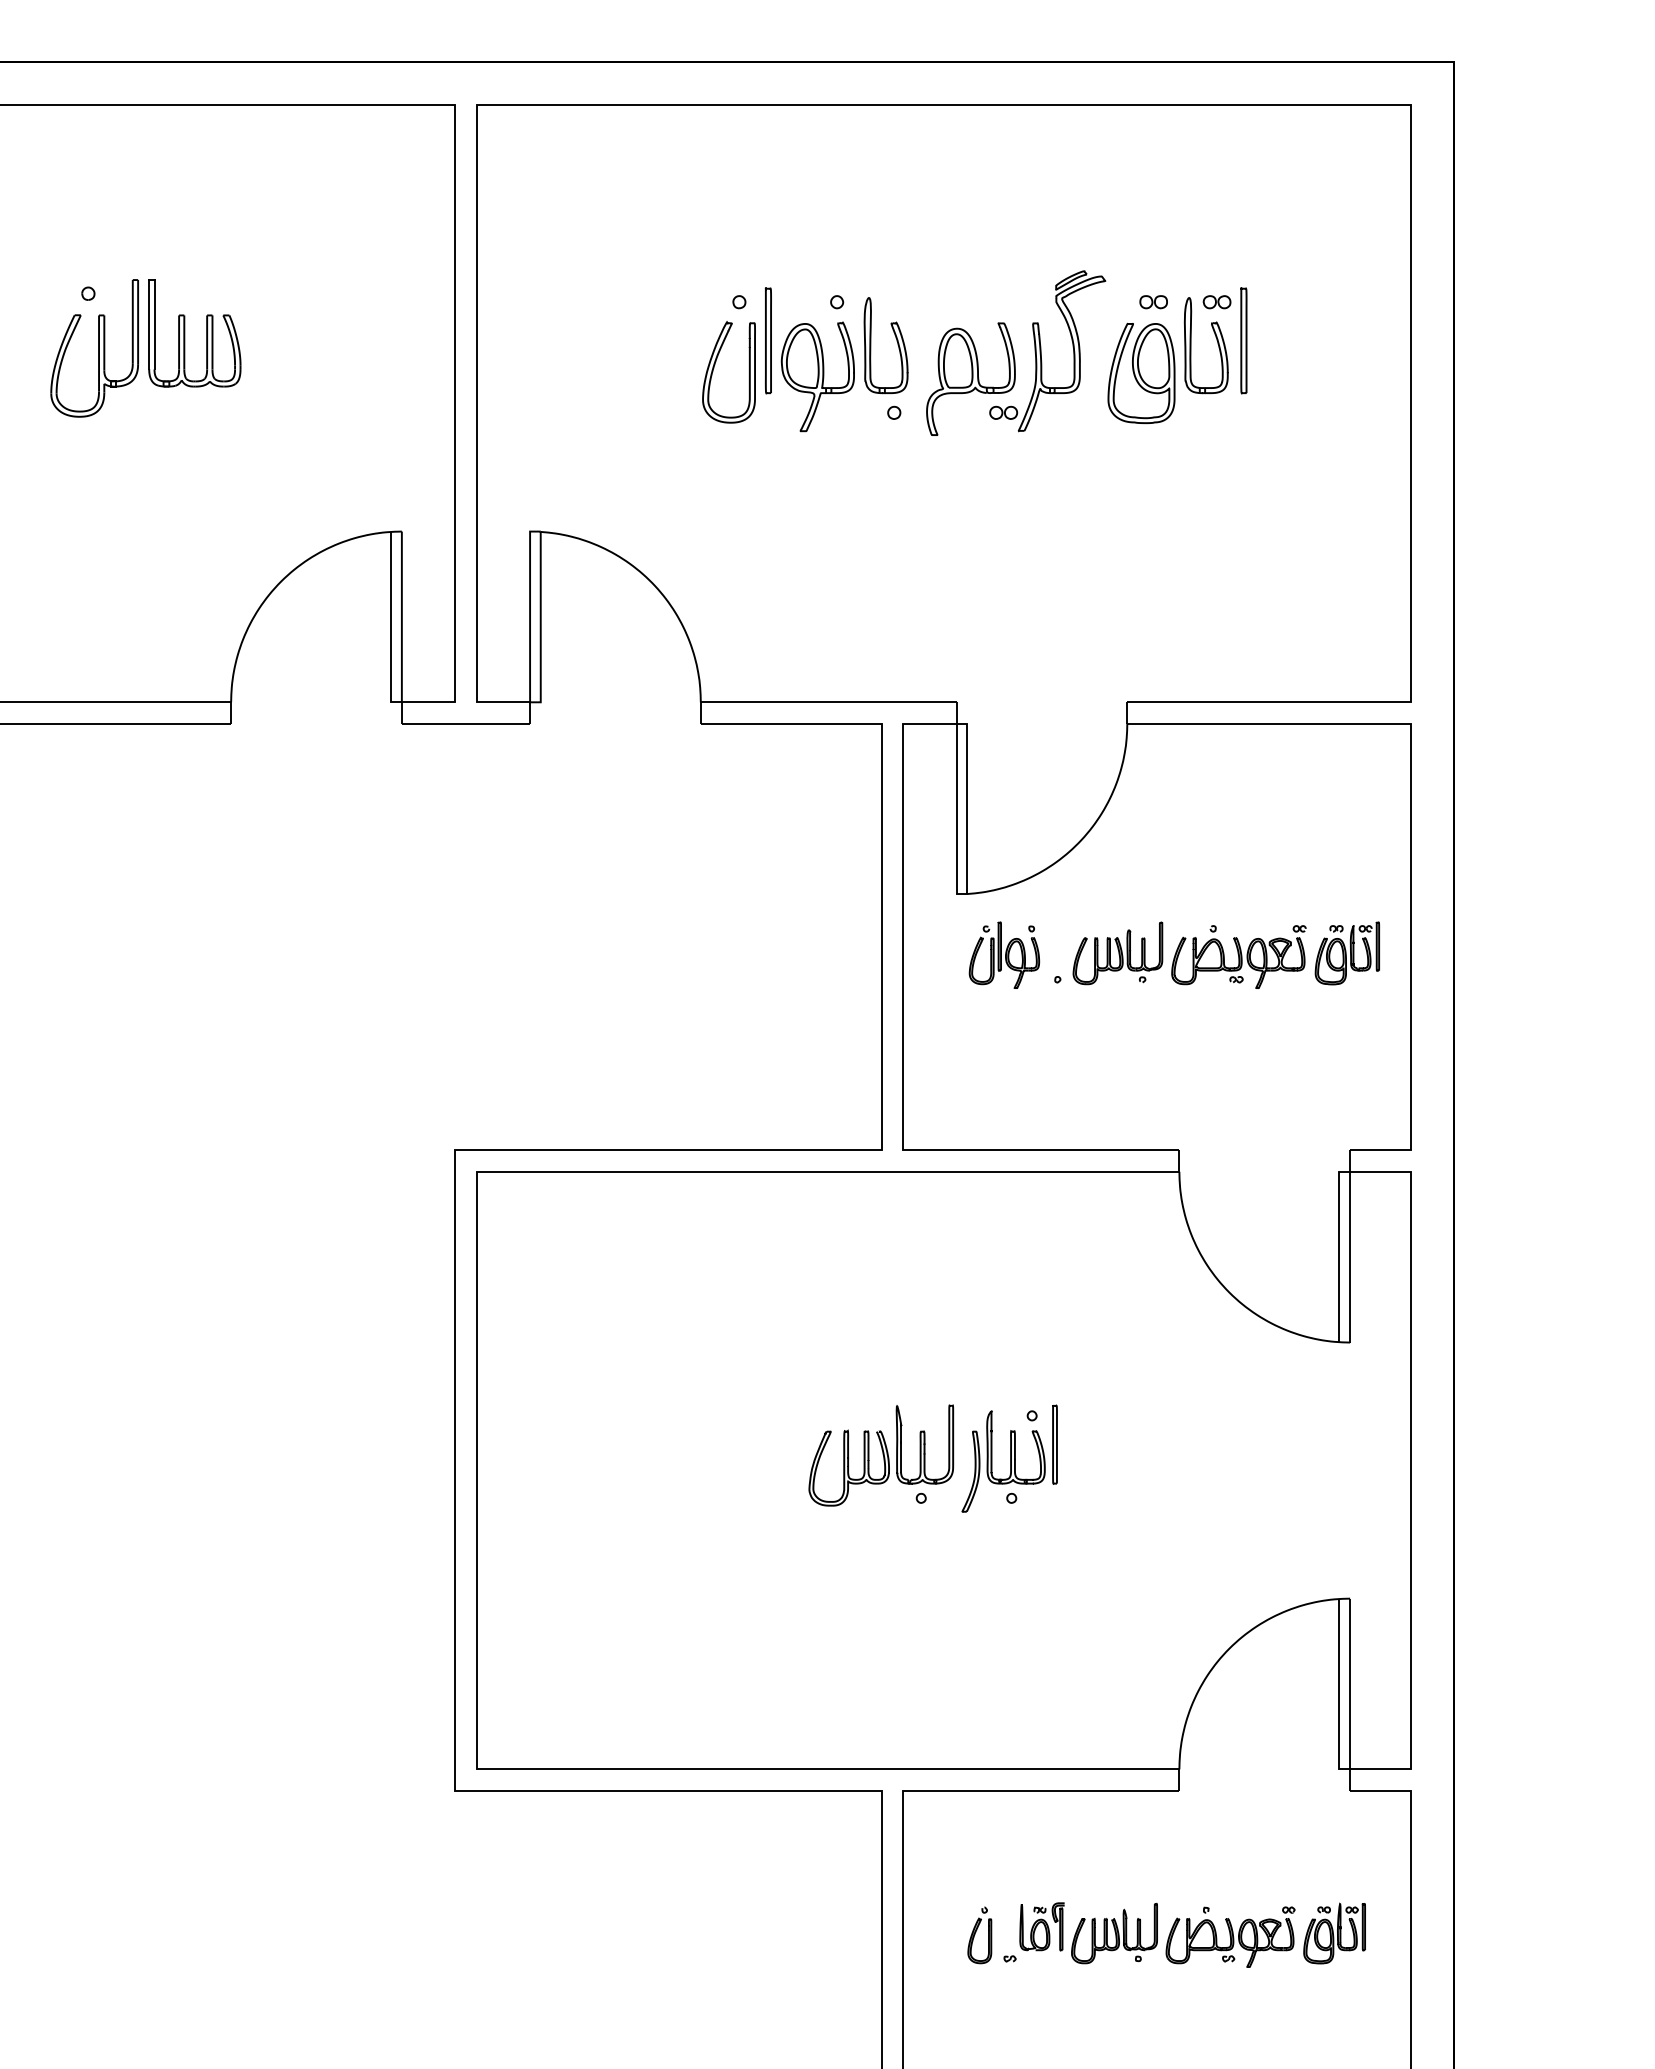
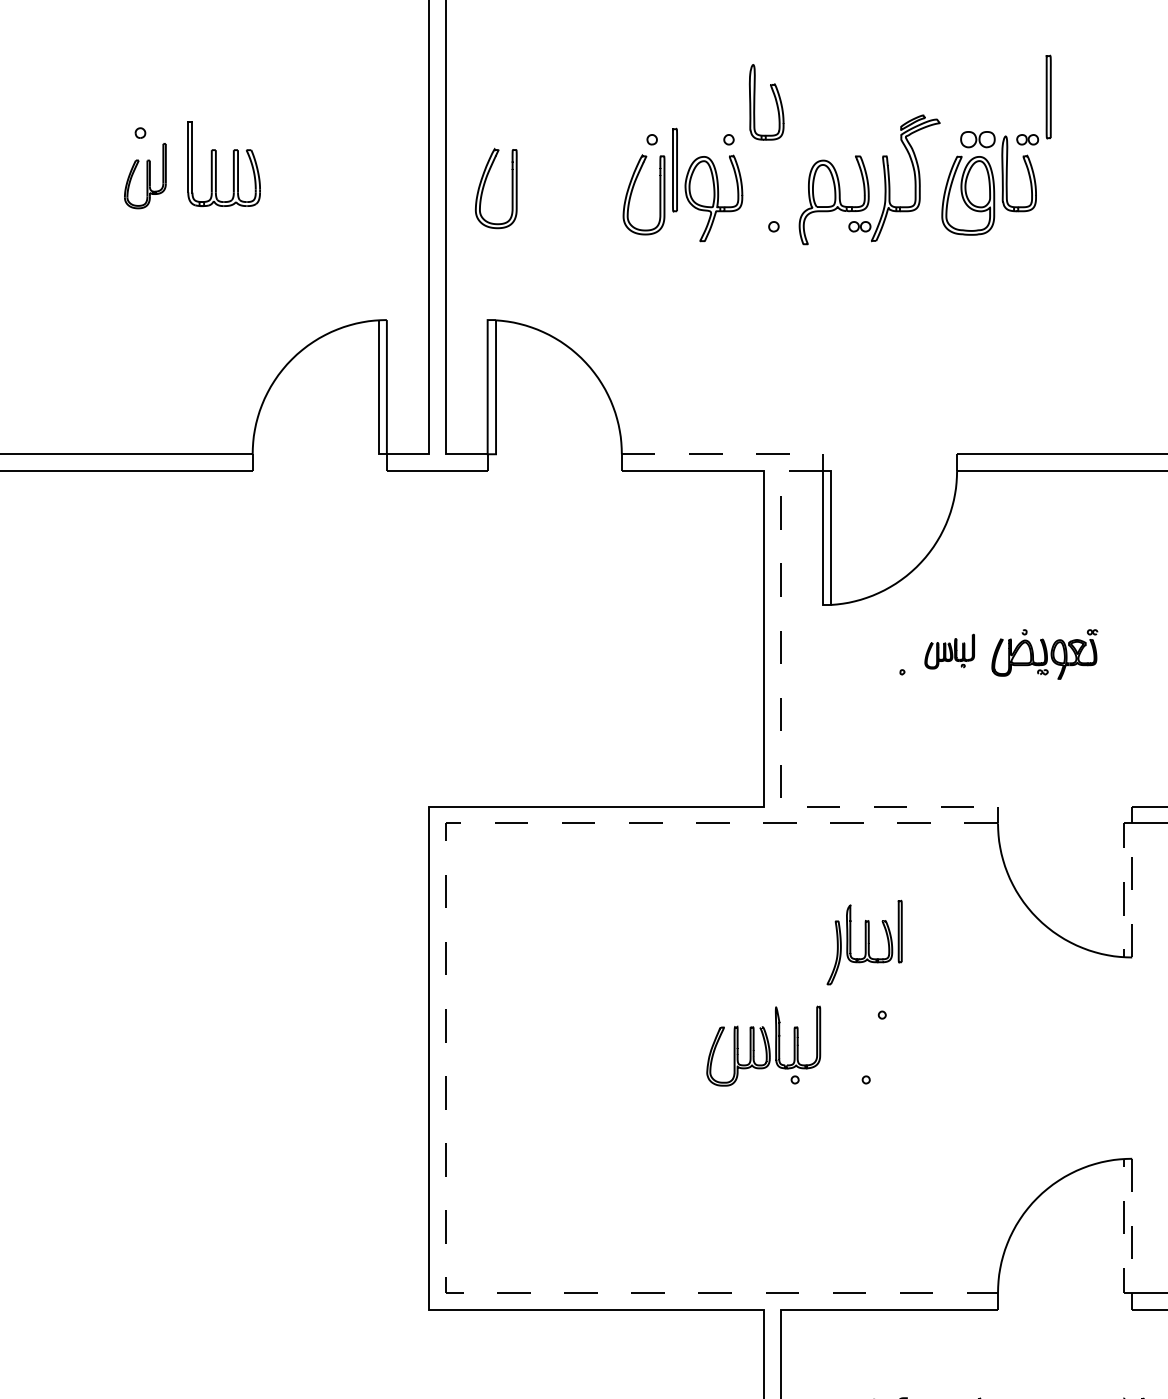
part: (1153, 302) -> (977, 140), size x1.6
part: (1243, 340) -> (1048, 96), moved
part: (896, 341) -> (774, 99), moved
part: (94, 348) -> (145, 176), size x0.6
part: (526, 360) -> (484, 185), added
line: (828, 702) -> (722, 454), solid -> dashed
part: (1117, 953) -> (949, 651), size x0.7
part: (1347, 953) -> (1130, 651), removed
part: (1004, 954) -> (860, 652), removed
line: (903, 1048) -> (781, 726), solid -> dashed
line: (1344, 1171) -> (1127, 823), solid -> dashed
part: (1009, 1458) -> (864, 942), moved
line: (476, 1470) -> (445, 1058), solid -> dashed
line: (1344, 1769) -> (1127, 1293), solid -> dashed

